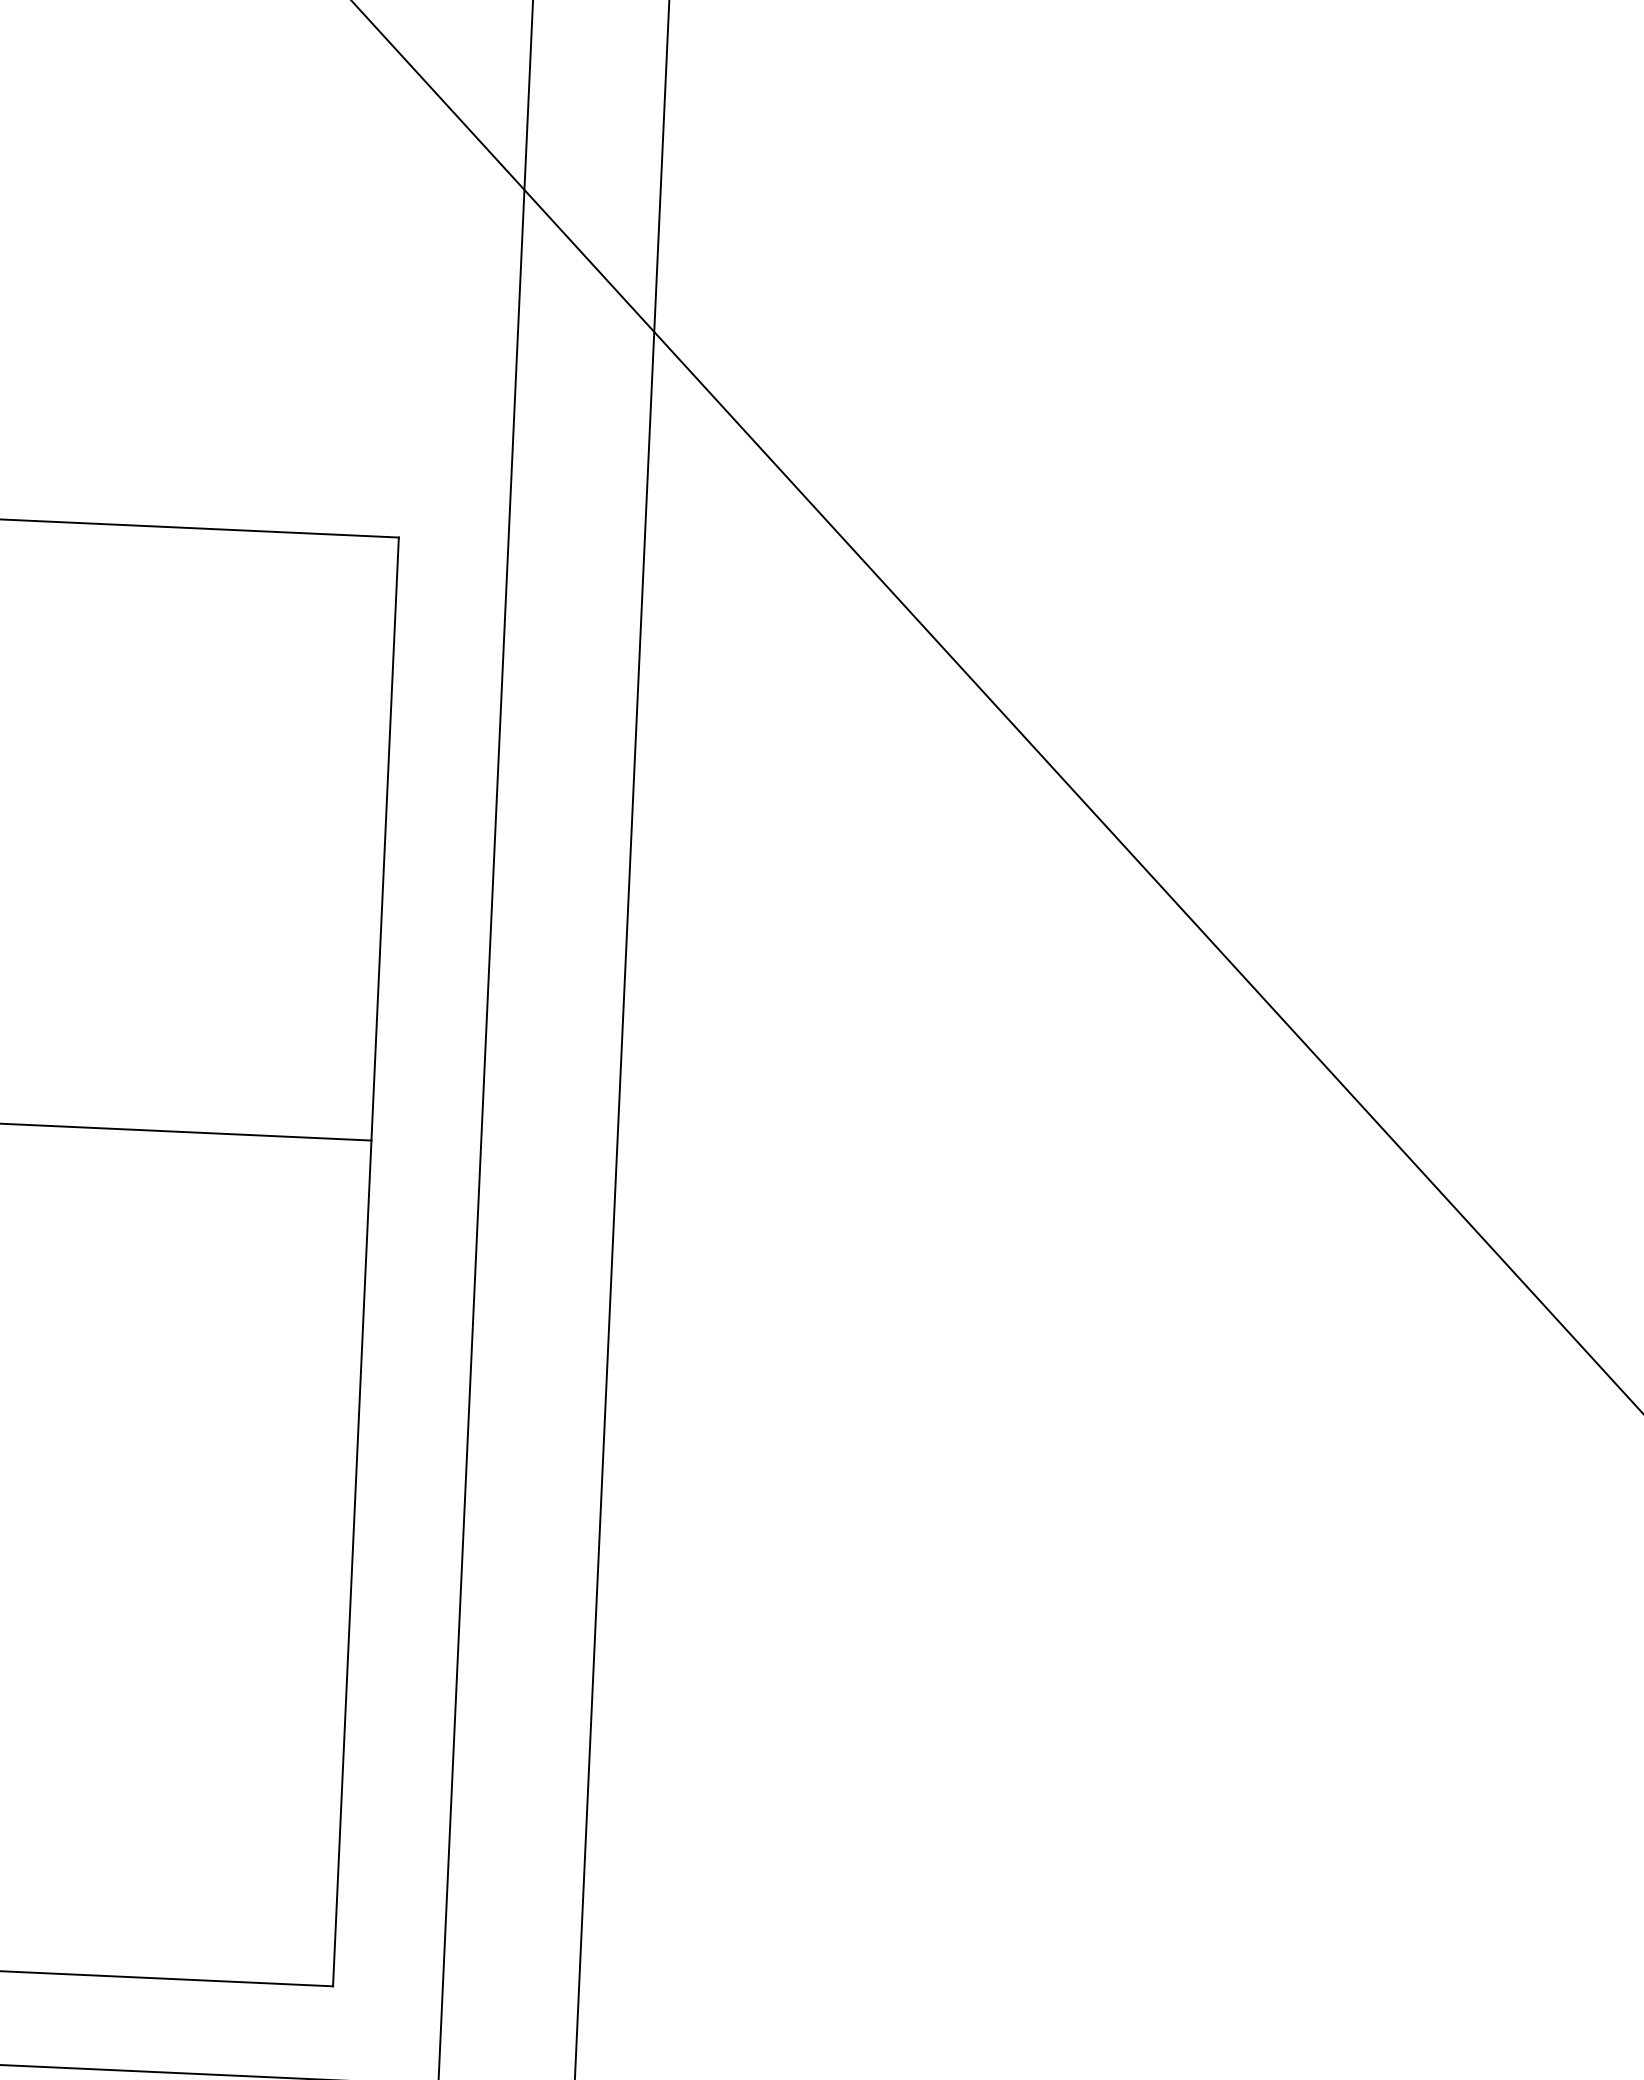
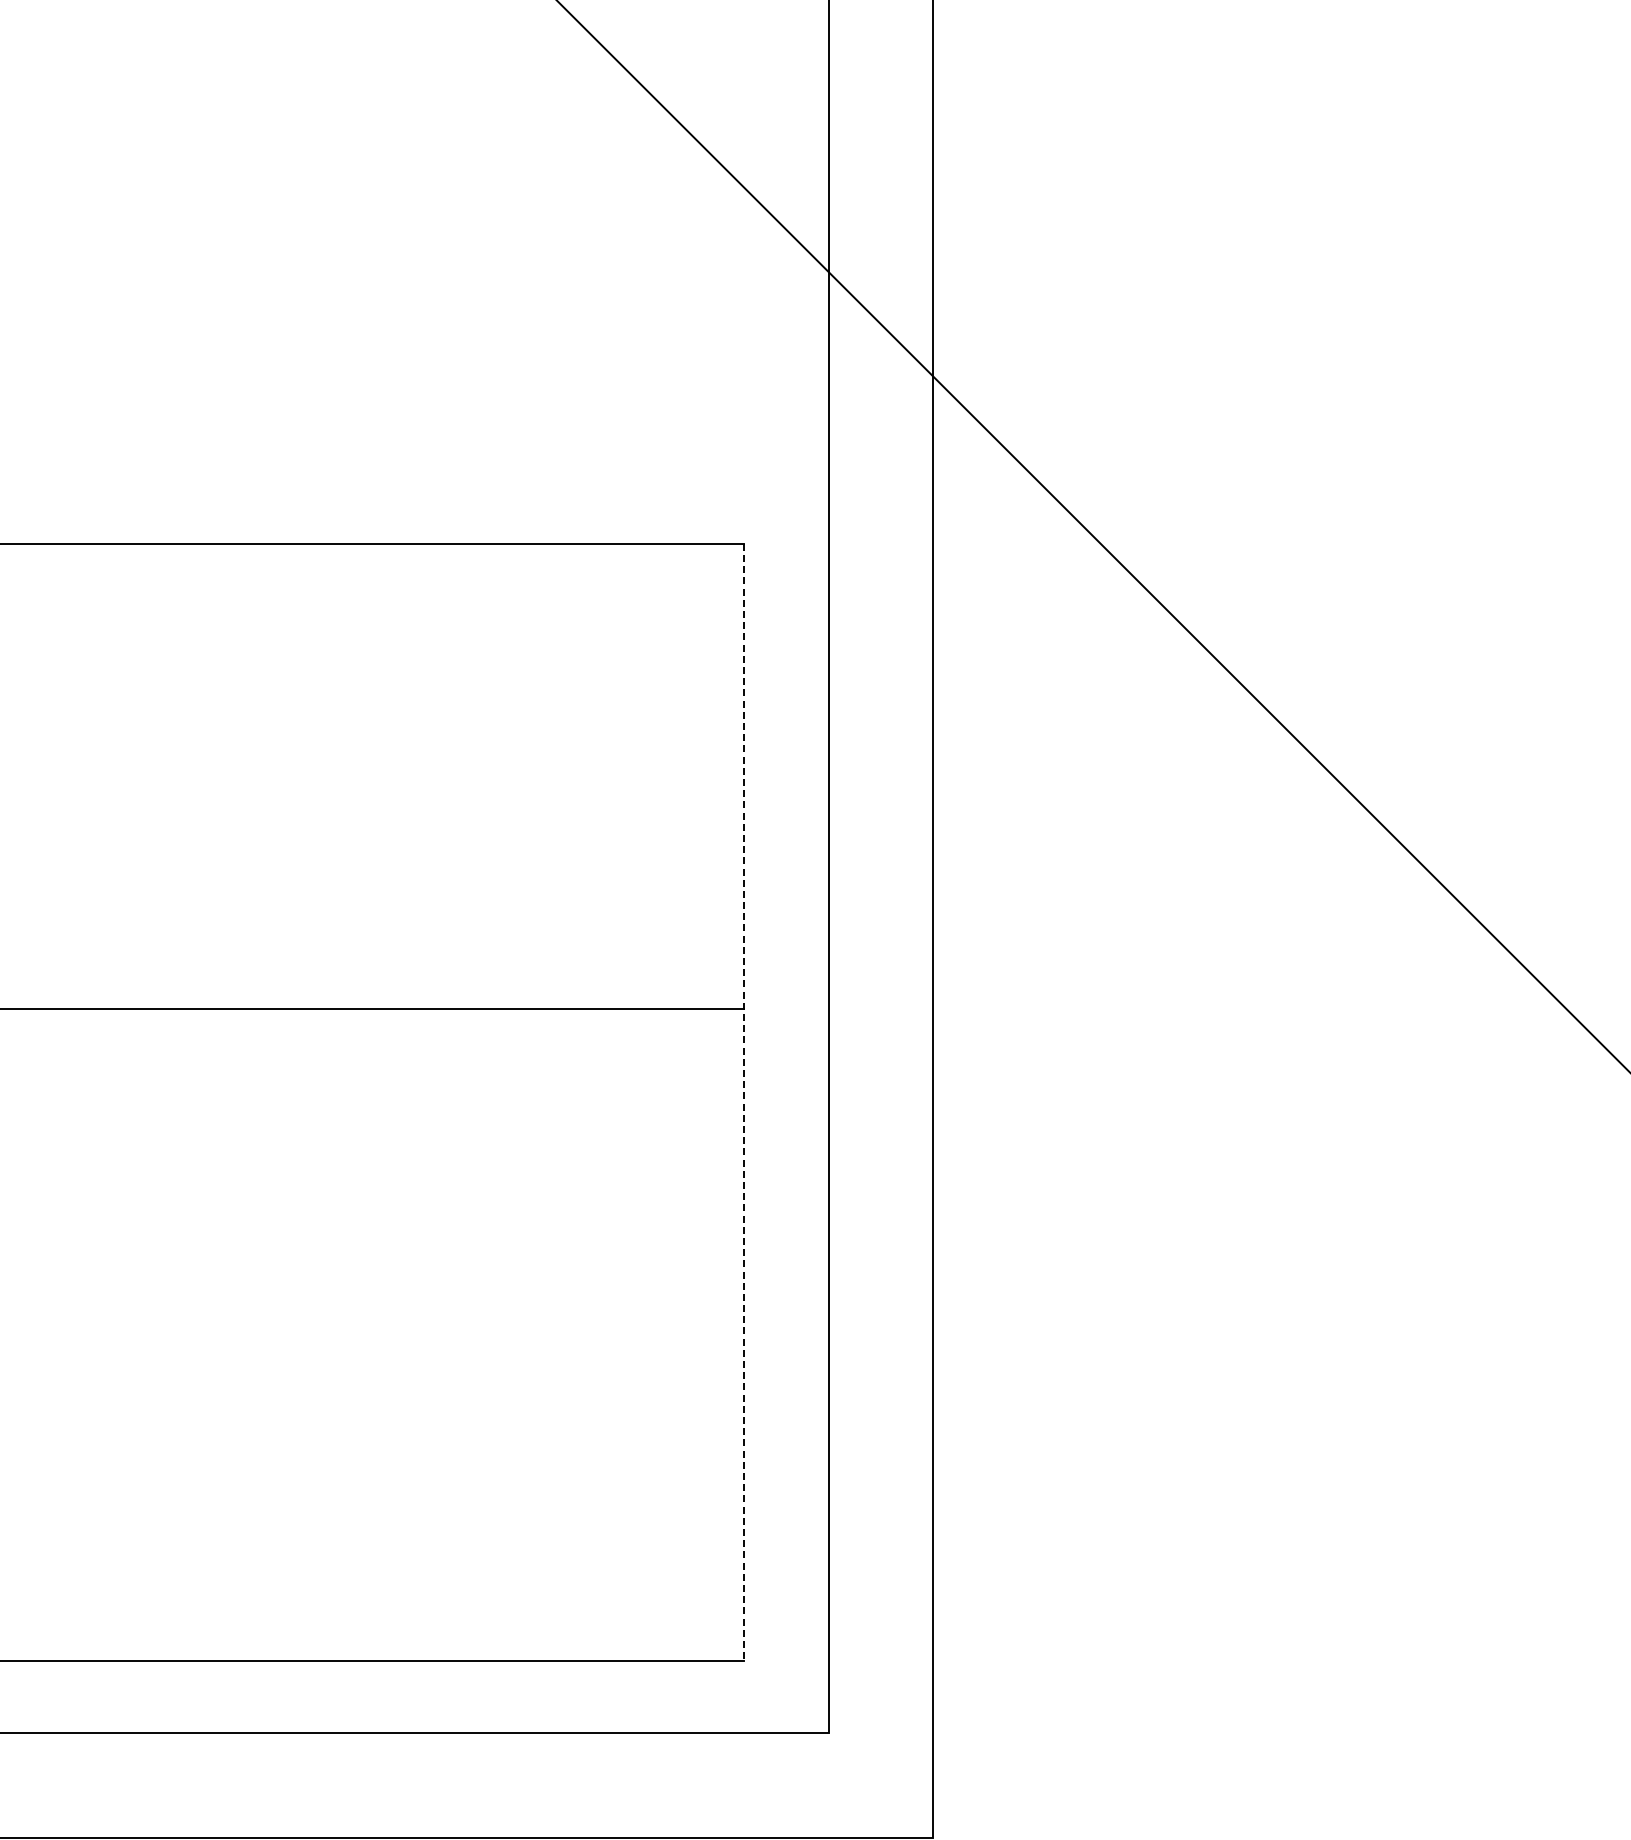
line: (366, 1261) -> (744, 1102), solid -> dashed

